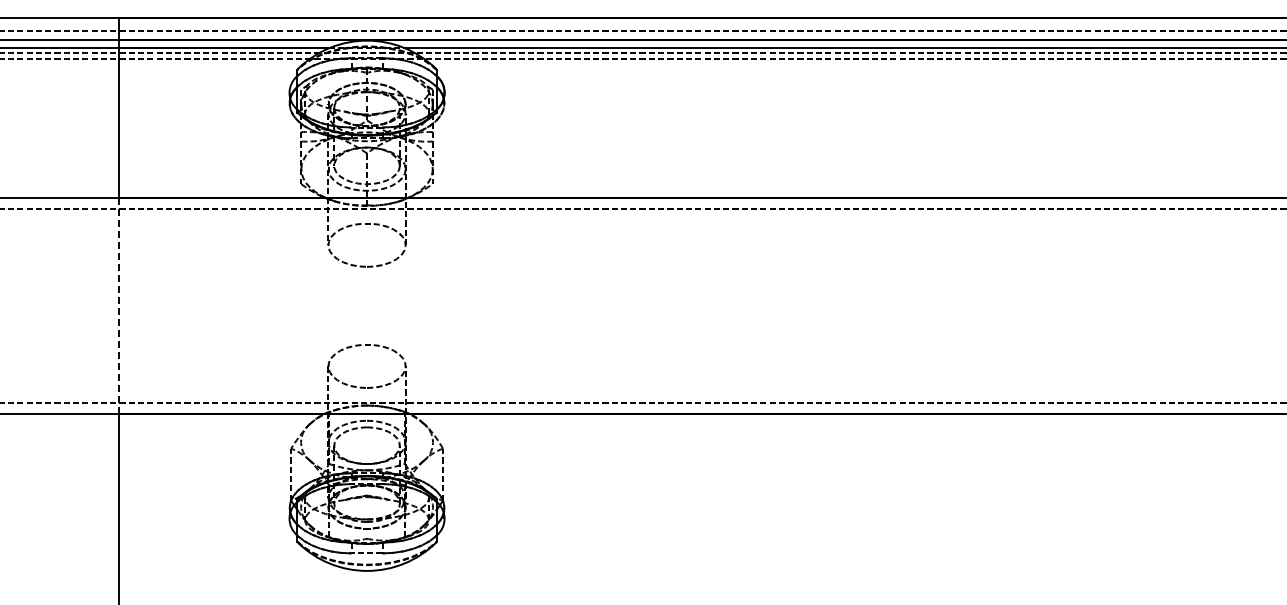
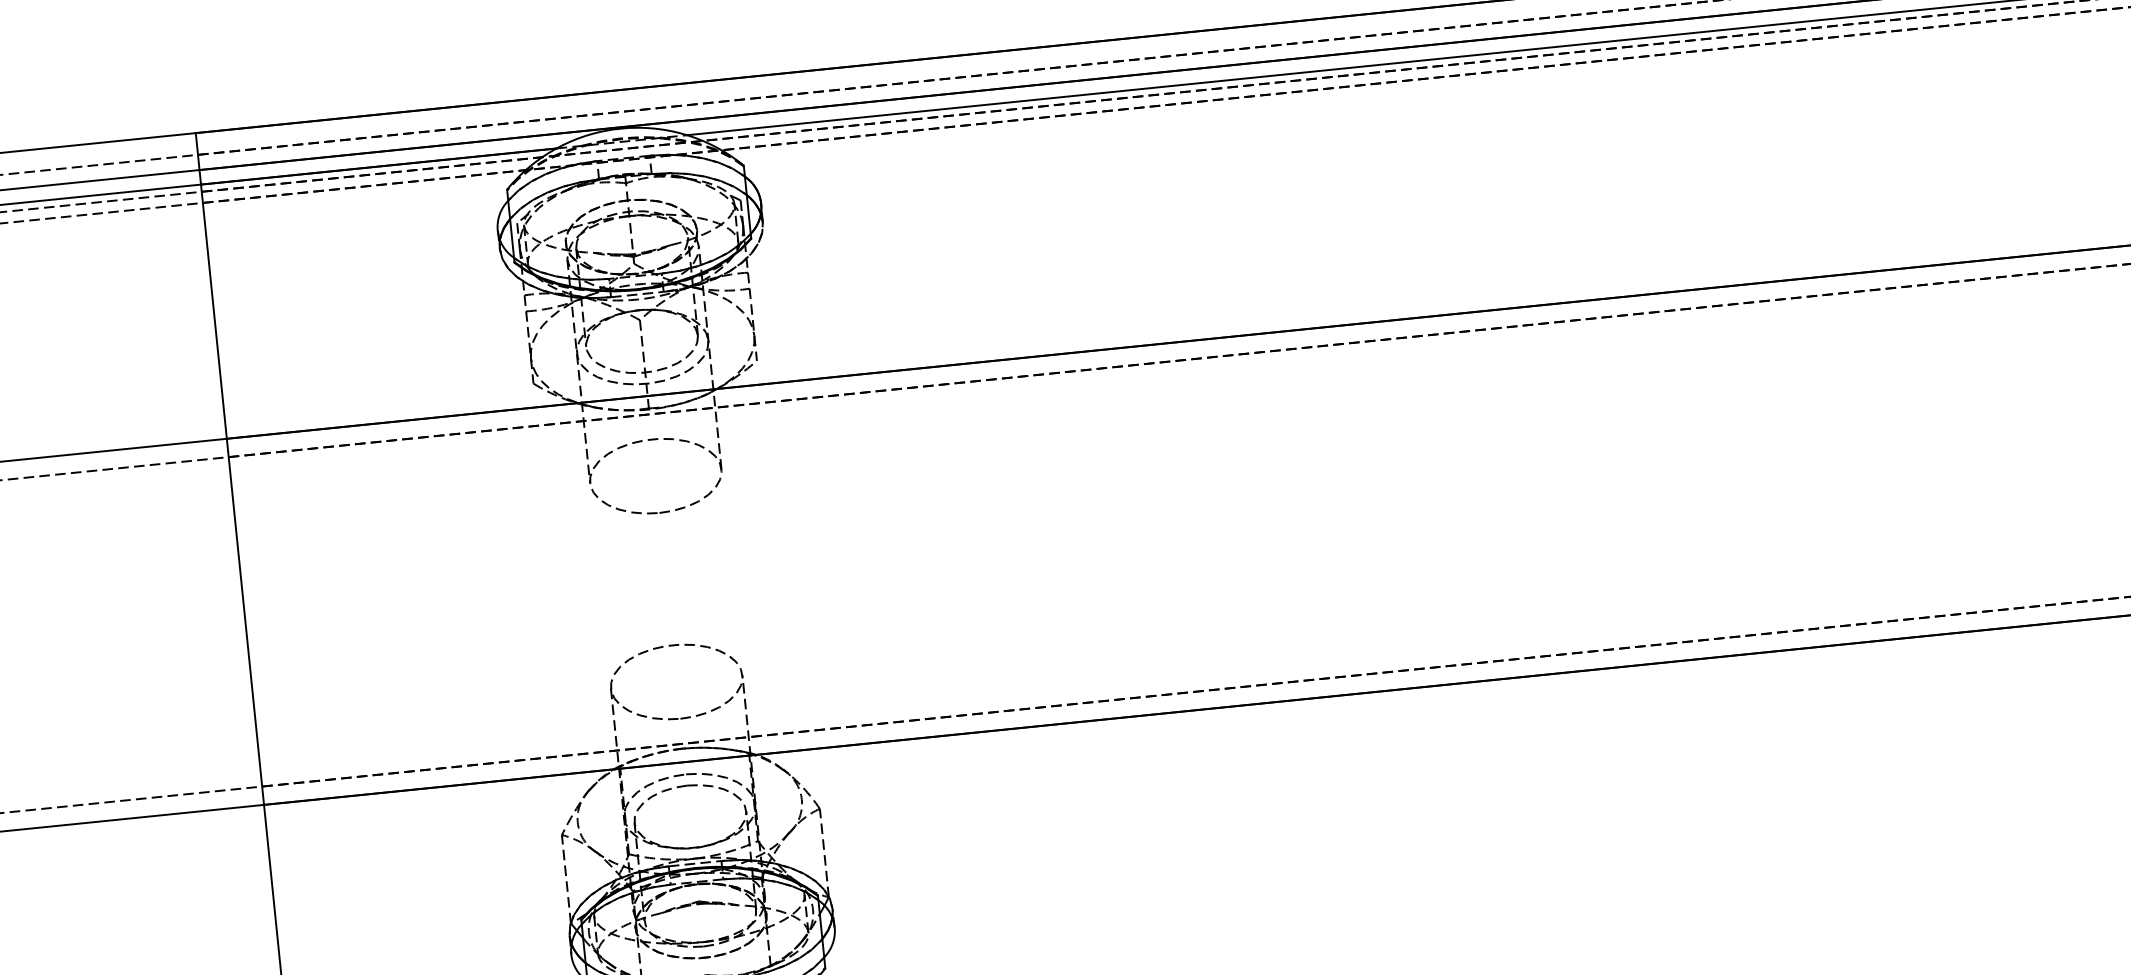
line: (119, 305) -> (245, 621), dashed -> solid

